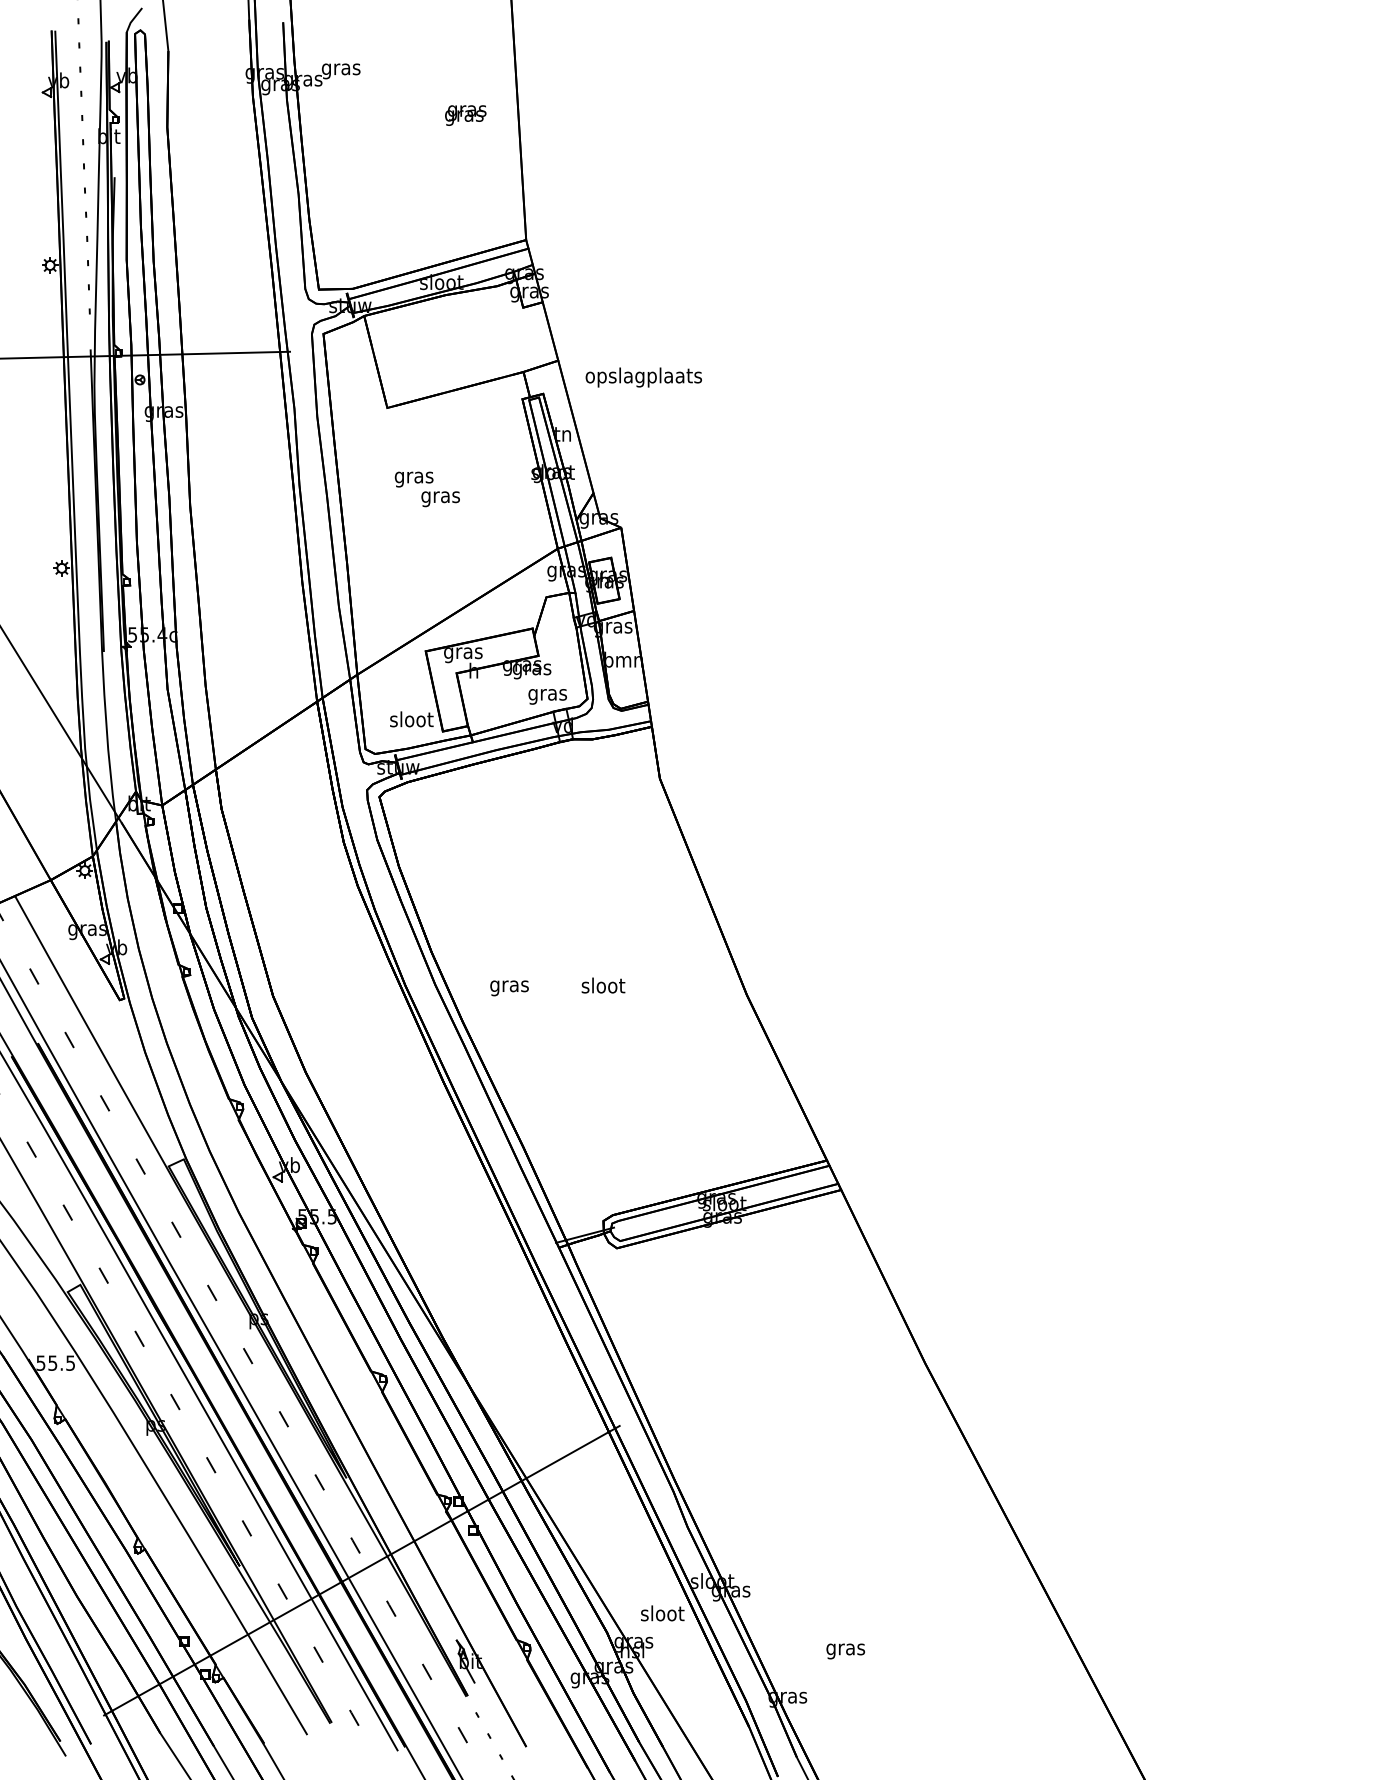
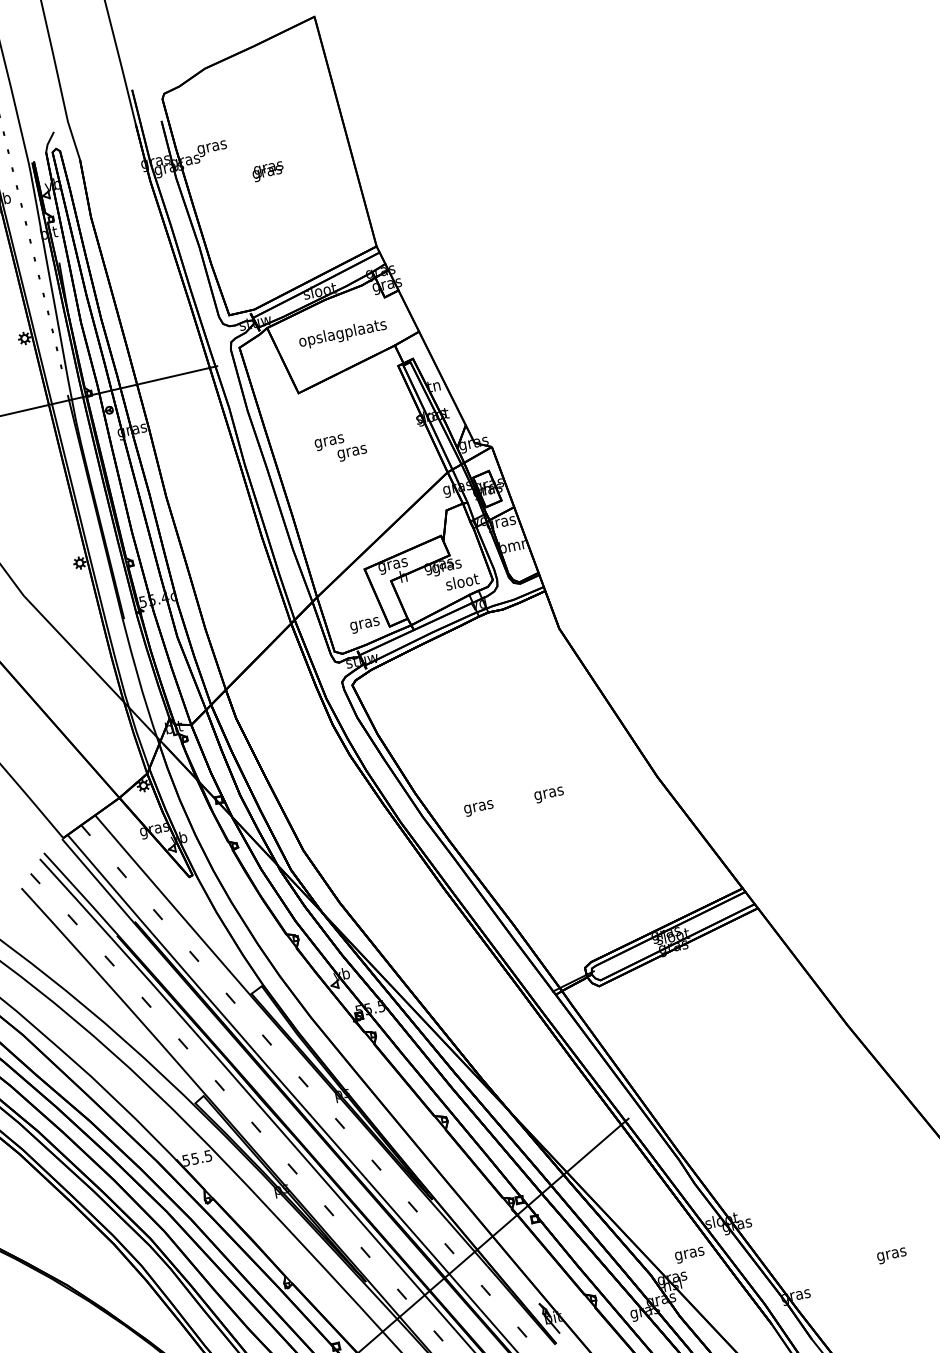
text: (465, 115) -> (268, 171), moved
text: (643, 377) -> (342, 334), moved
text: (547, 694) -> (462, 582), gras -> sloot
text: (411, 721) -> (364, 623), sloot -> gras
text: (603, 987) -> (549, 793), sloot -> gras
text: (662, 1615) -> (689, 1253), sloot -> gras
text: (845, 1651) -> (891, 1255), moved

